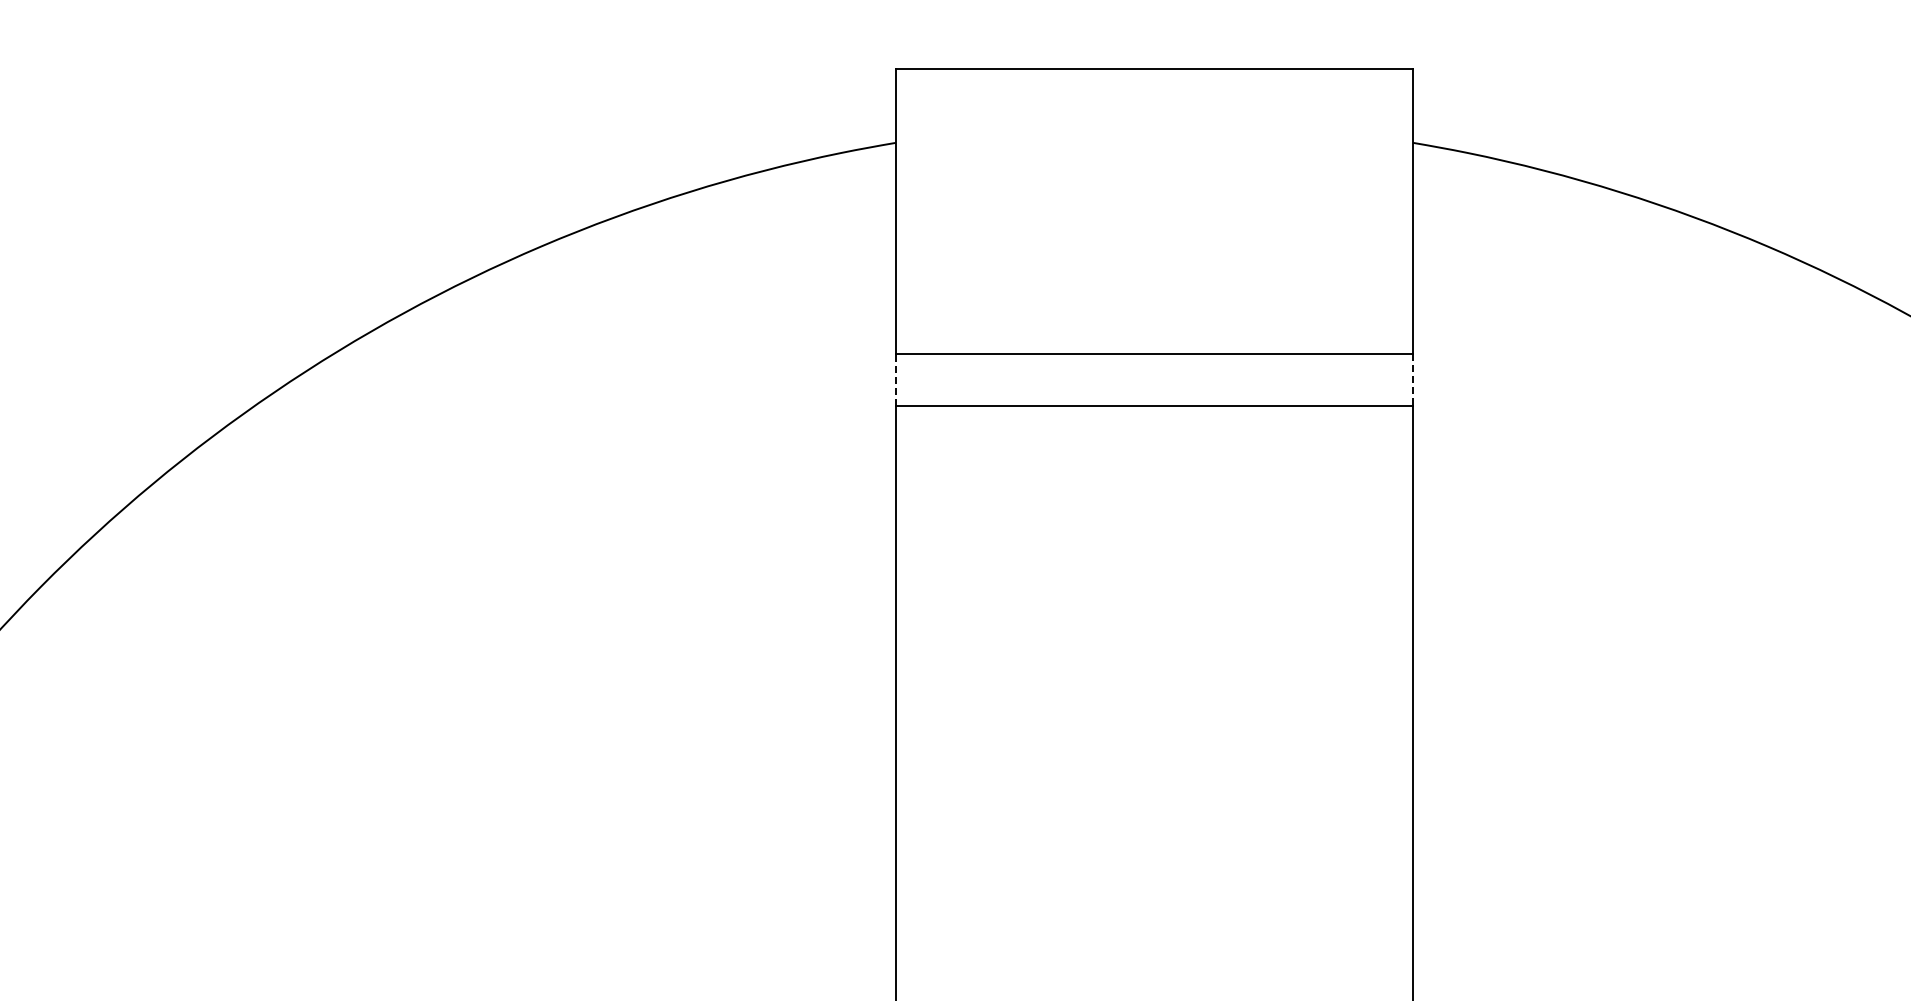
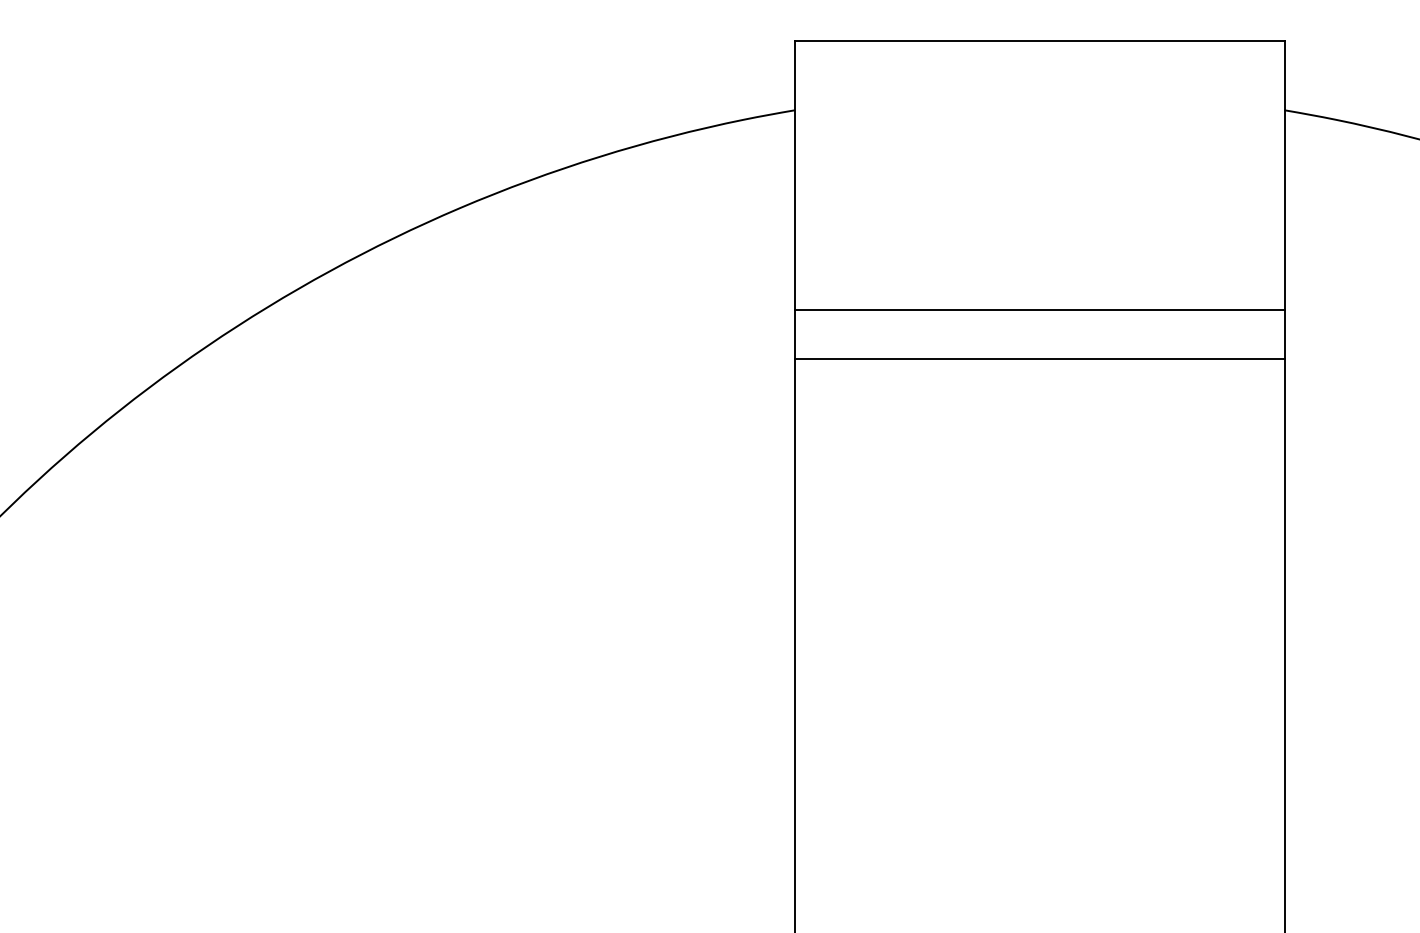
line: (895, 379) -> (794, 334), dashed -> solid
line: (1413, 379) -> (1284, 334), dashed -> solid

